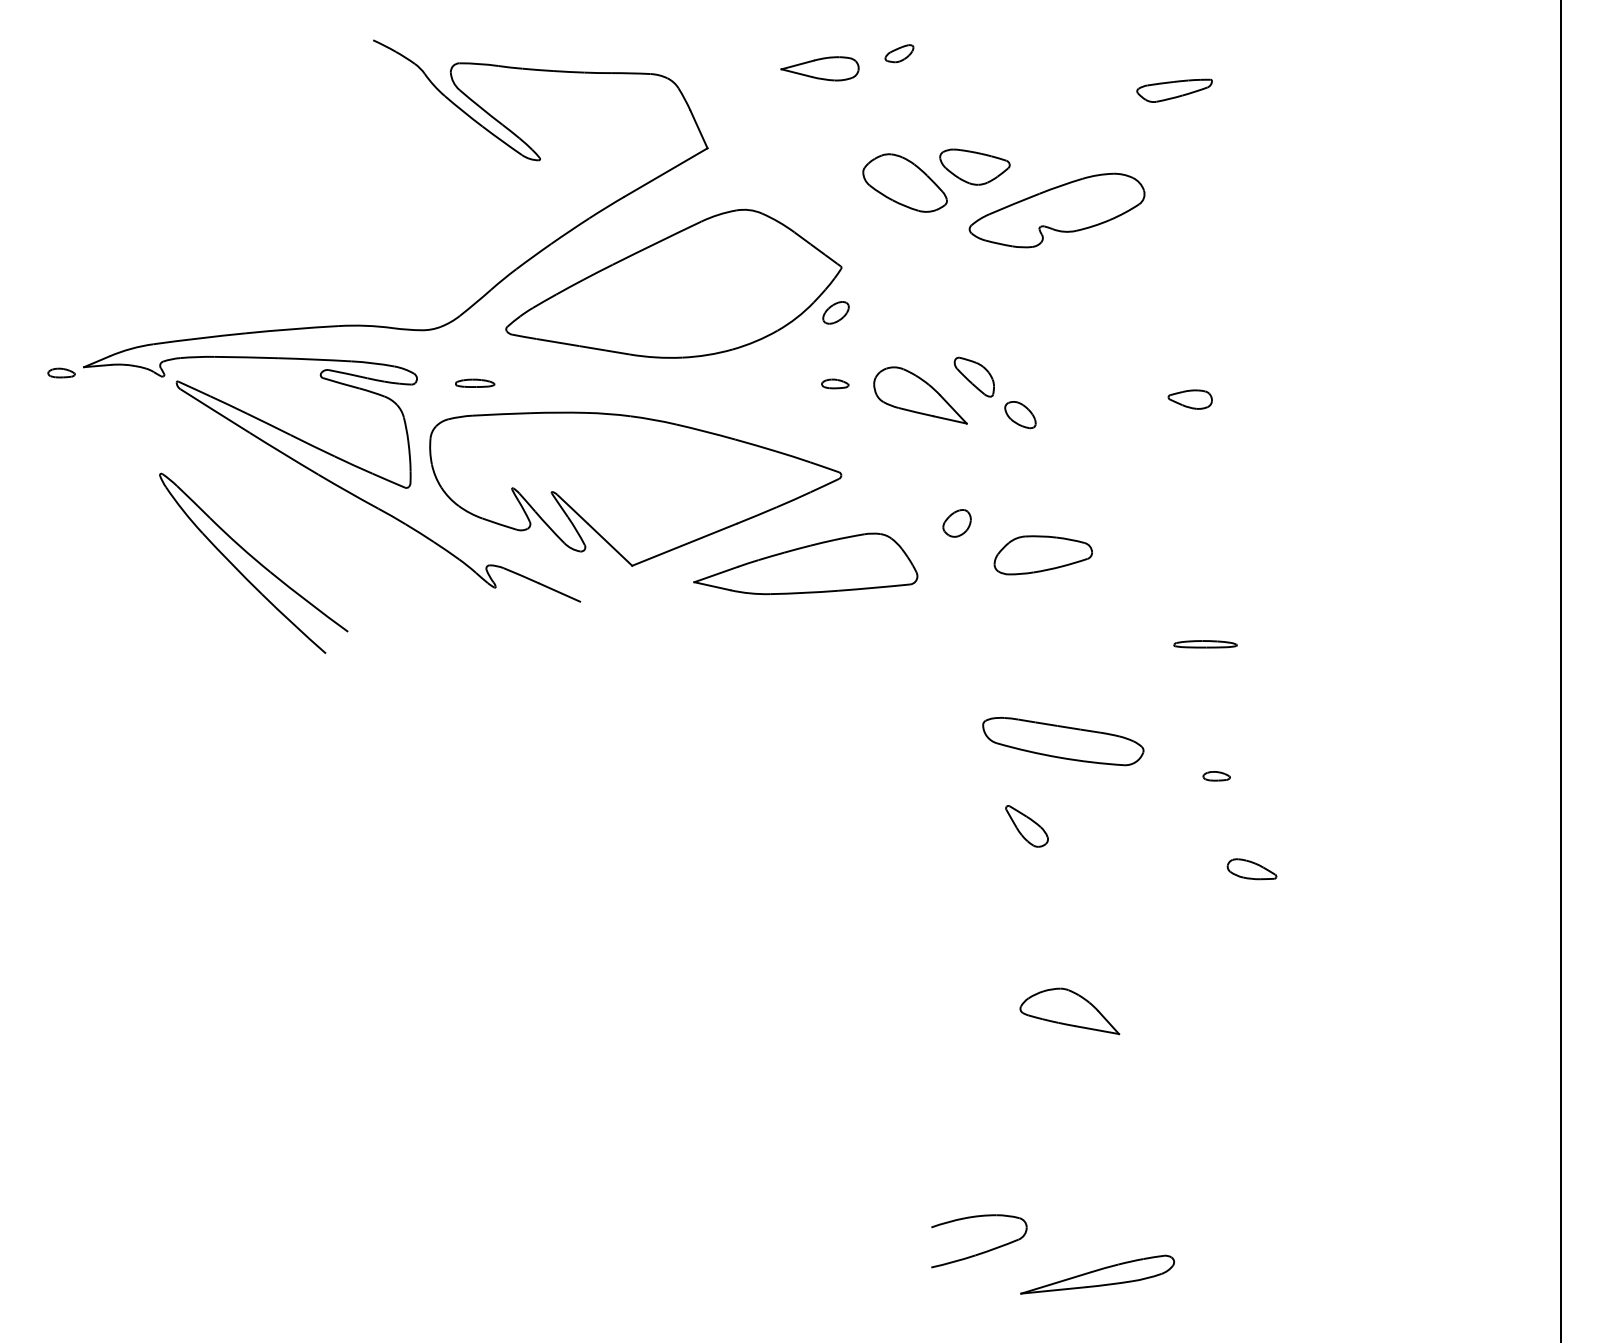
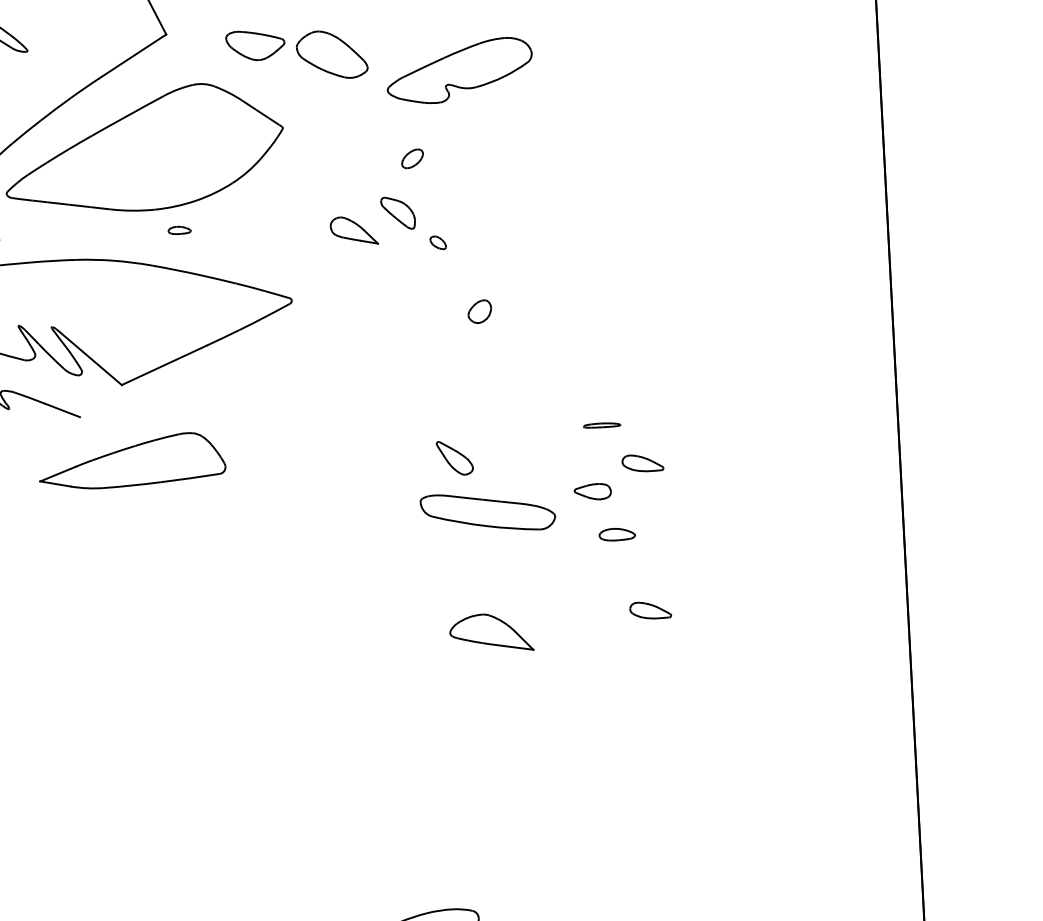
part: (974, 166) -> (255, 45), moved
part: (835, 312) -> (412, 158), moved
part: (835, 383) -> (179, 229), moved
part: (920, 395) -> (354, 230), size x0.6
part: (1189, 399) -> (592, 491), moved
part: (1020, 415) -> (438, 243), size x0.6
part: (956, 523) -> (479, 311), moved
part: (1042, 555) -> (462, 358), removed
part: (805, 563) -> (131, 461), moved
part: (1205, 644) -> (602, 425), size x0.7
part: (1251, 692) -> (642, 463), added
part: (1216, 776) -> (616, 534), size x1.6
part: (1026, 826) -> (454, 458), moved
part: (1069, 1011) -> (491, 633), moved

